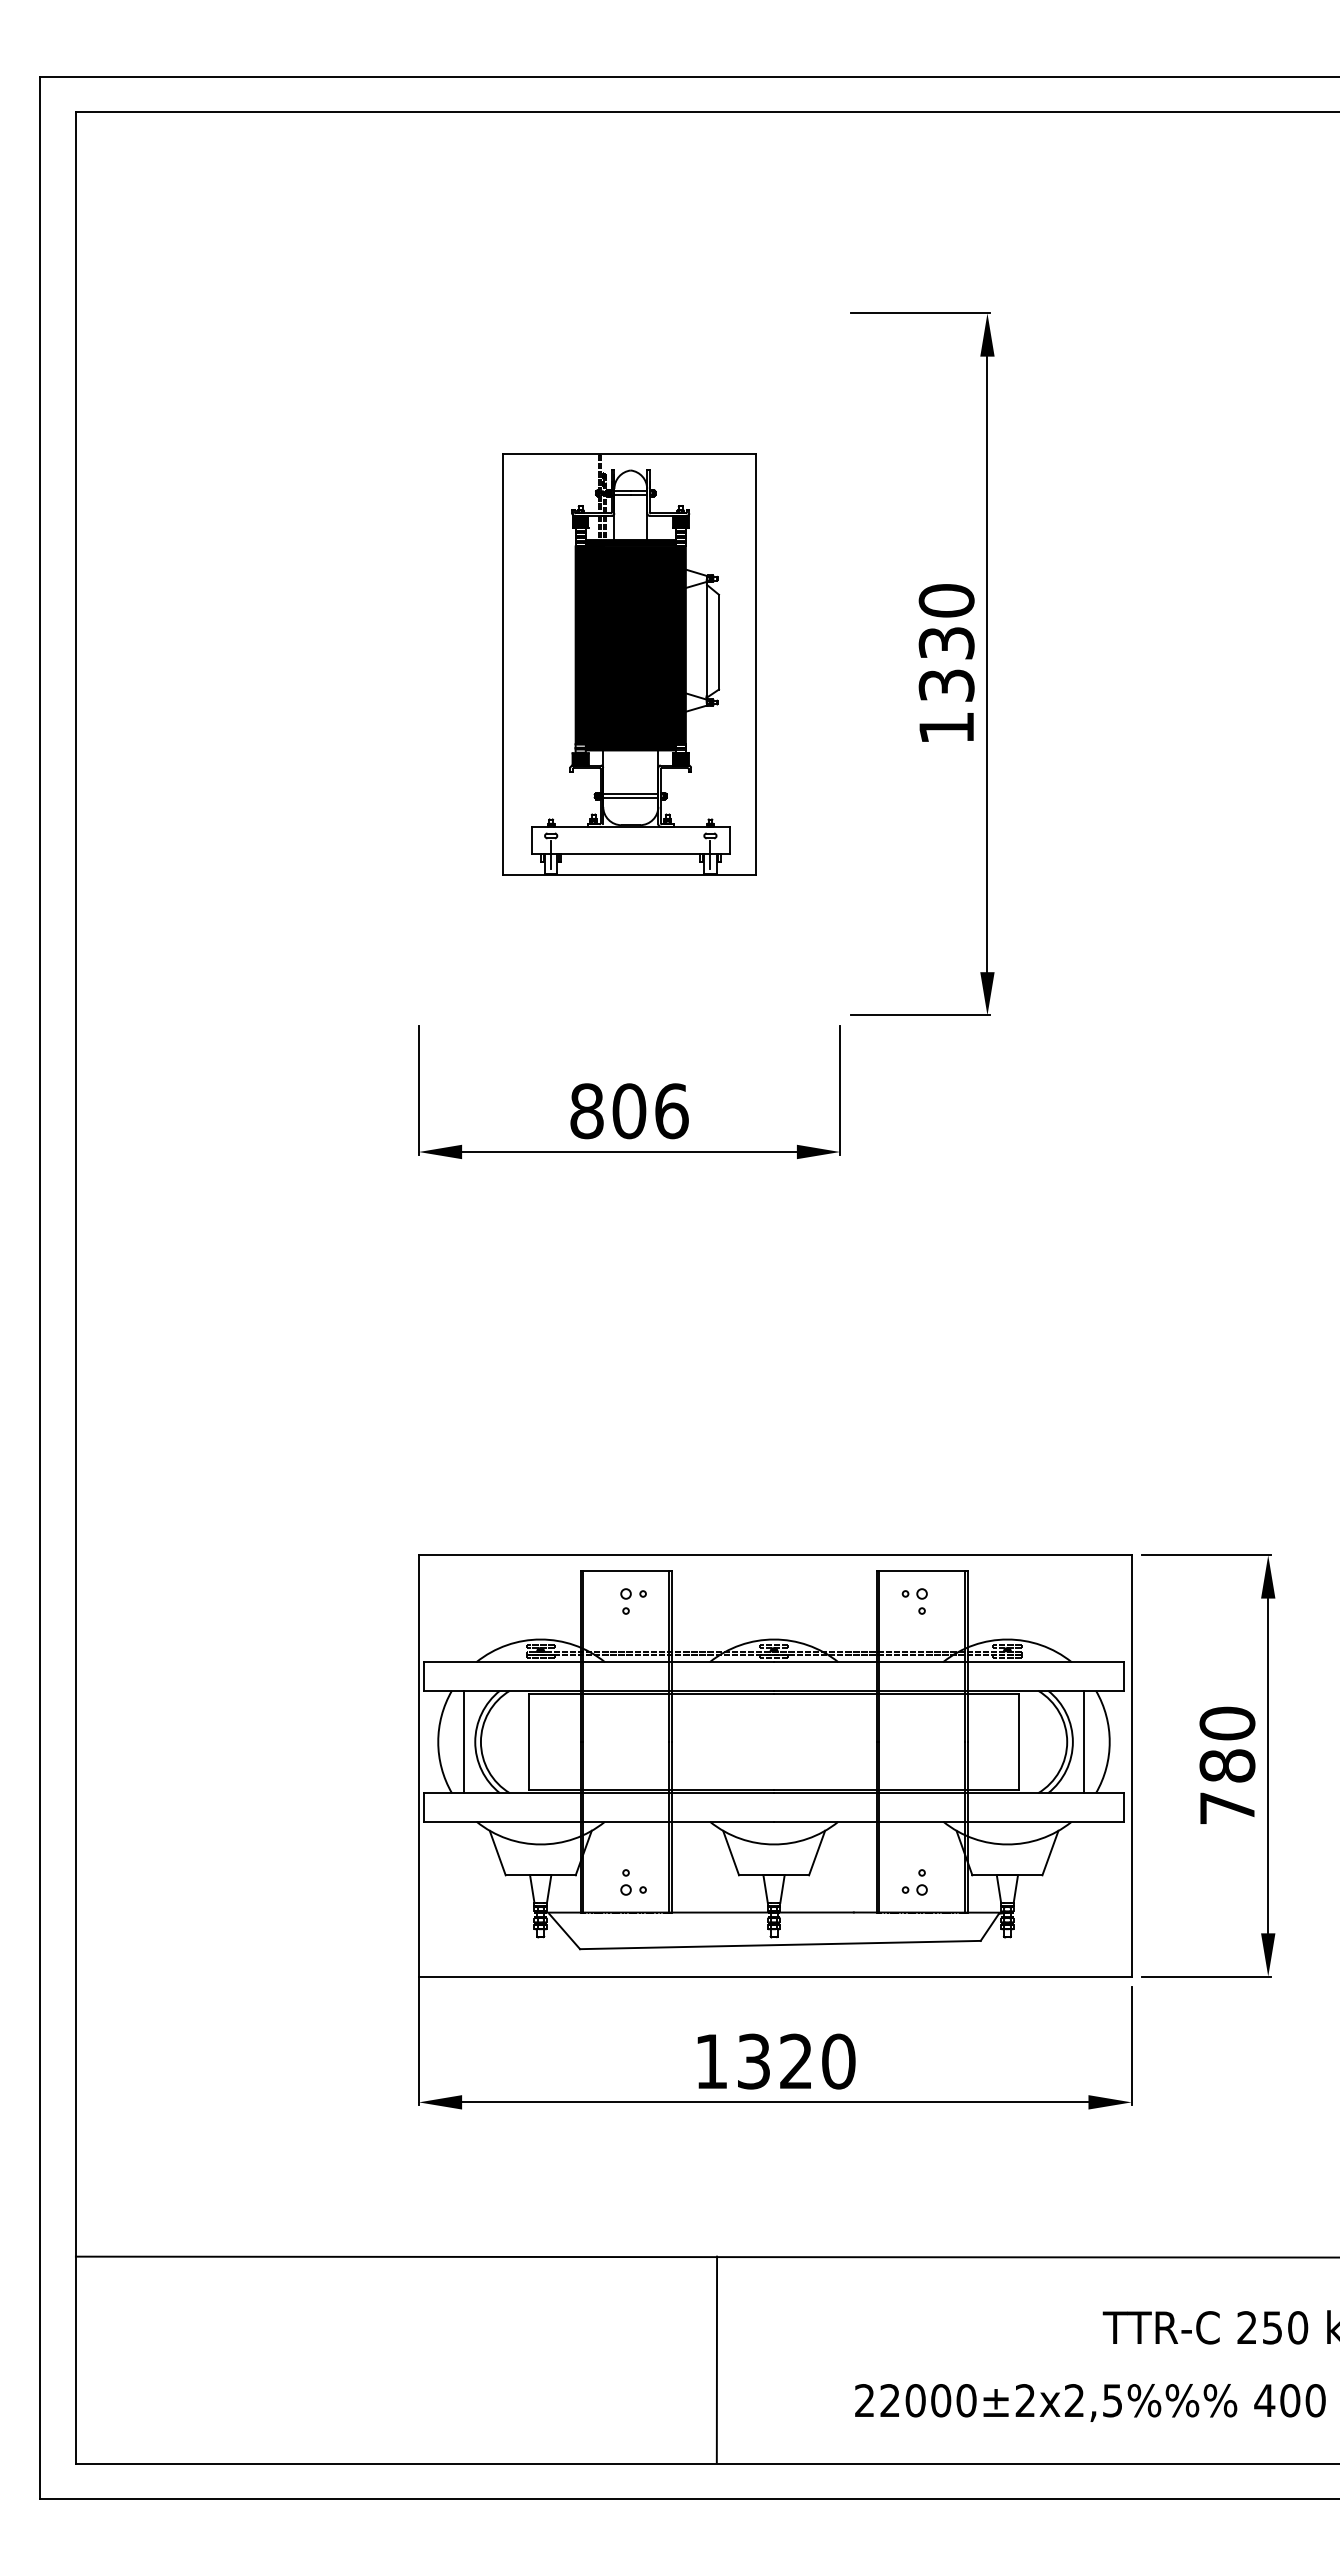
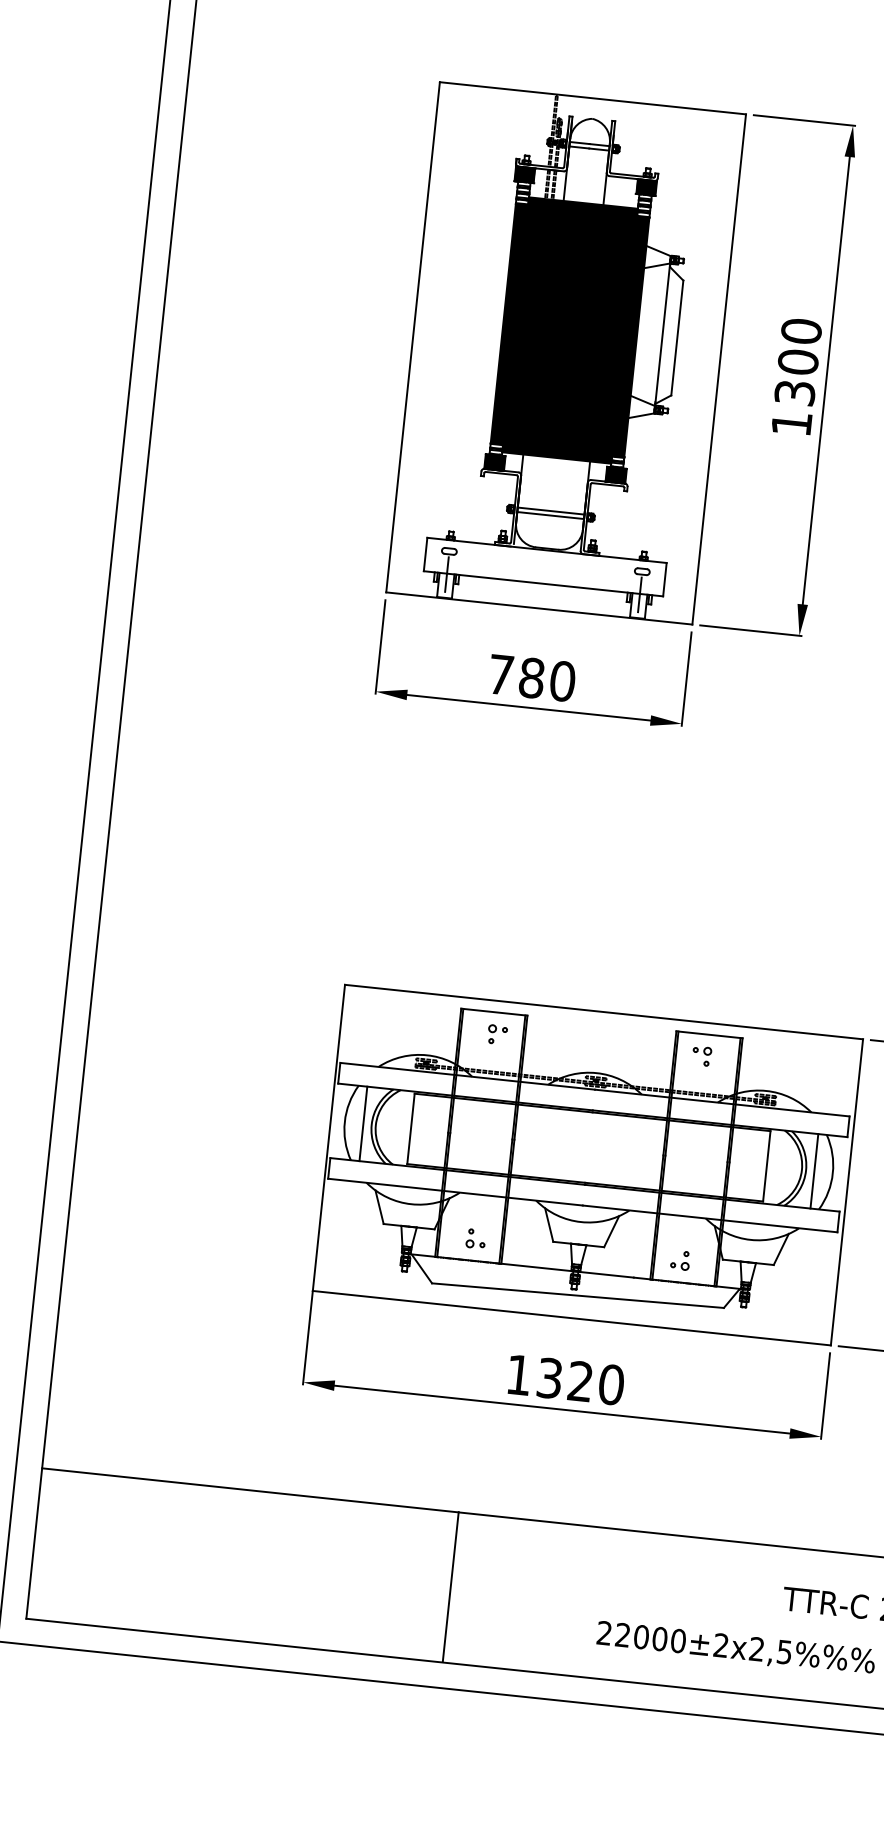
text: (946, 642) -> (798, 361), 1330 -> 1300
part: (629, 663) -> (566, 352), size x1.67
text: (629, 1111) -> (531, 678), 806 -> 780
line: (716, 2359) -> (450, 1586), moved

